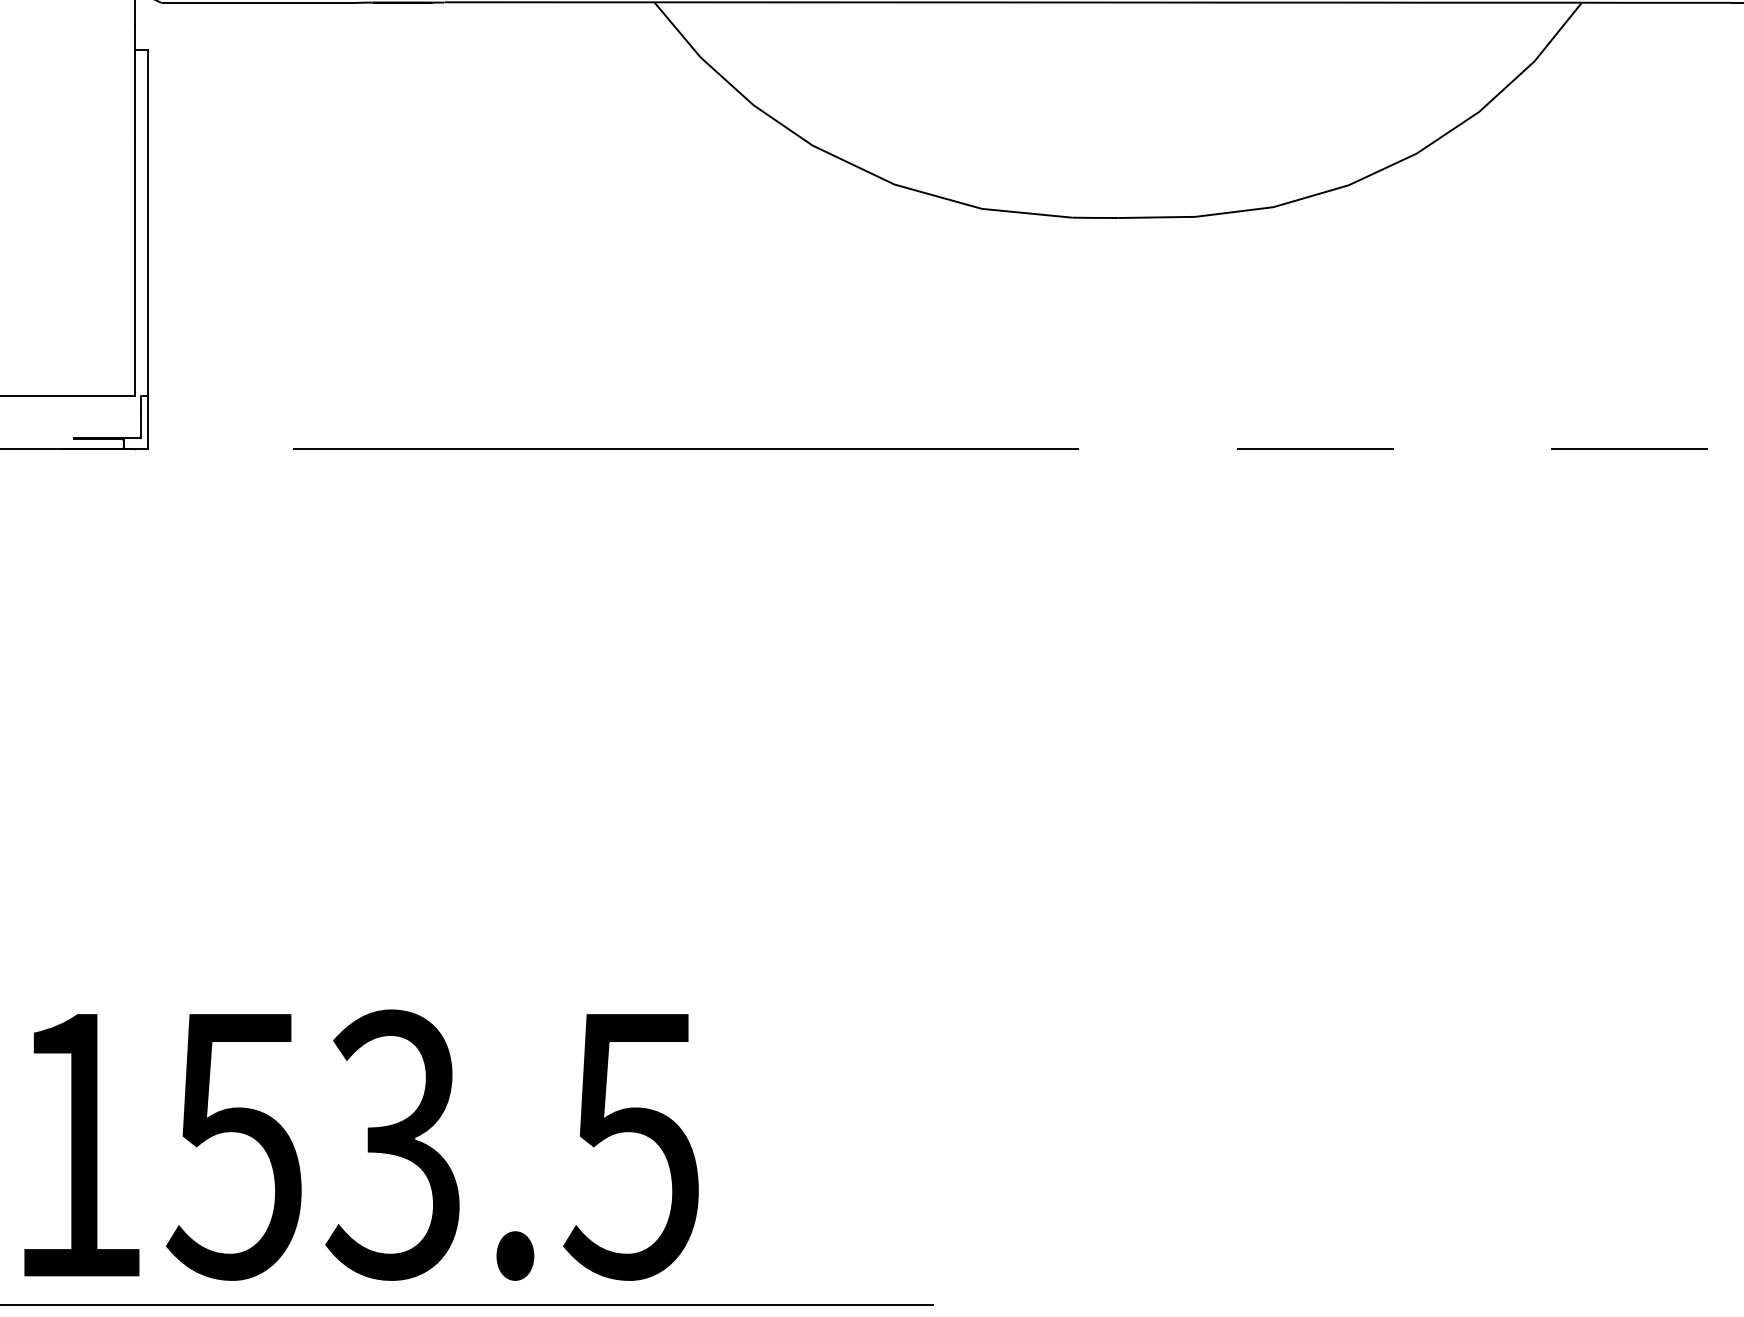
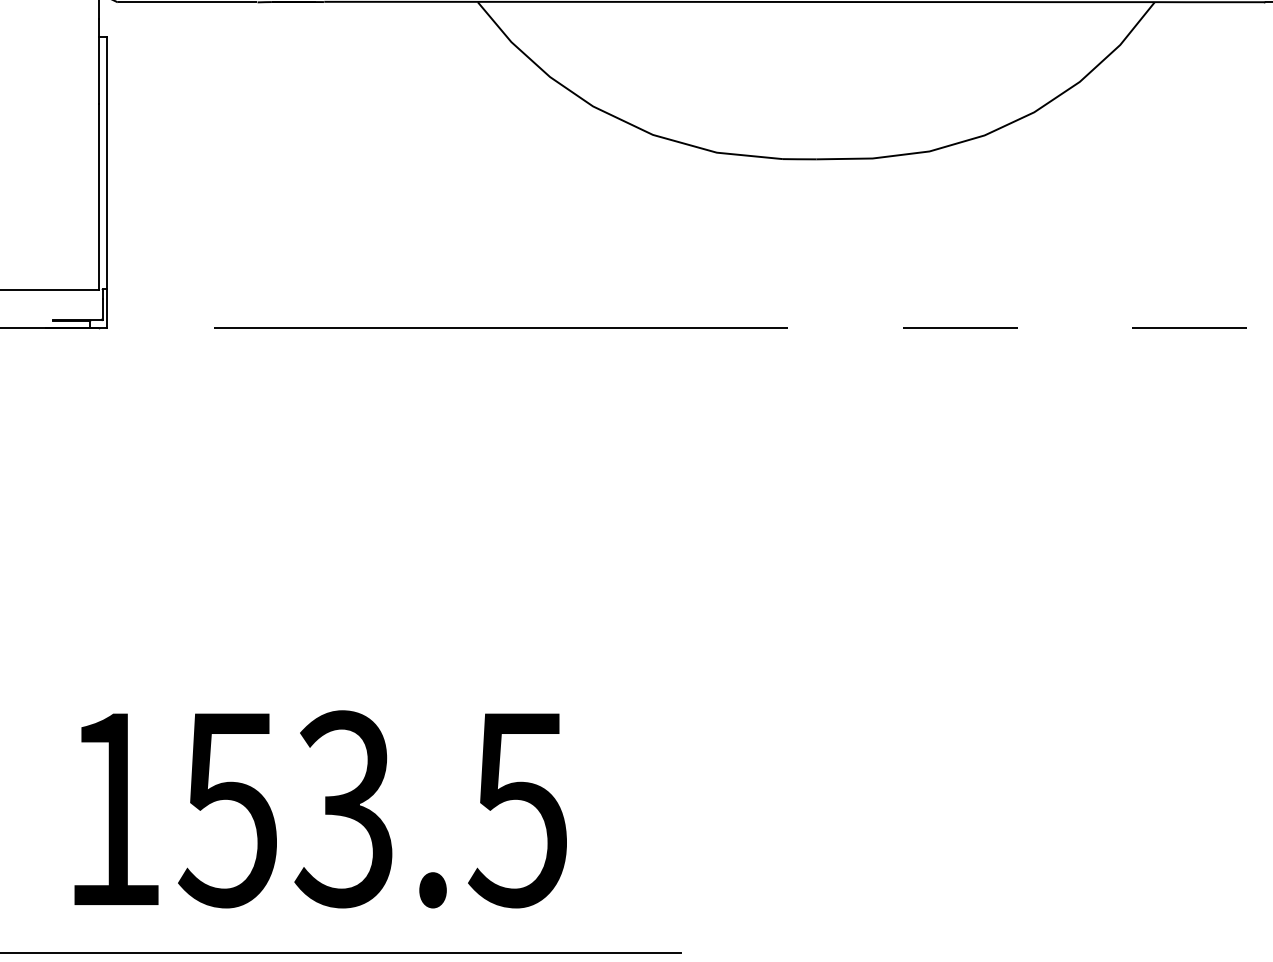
text: (361, 1144) -> (320, 808), moved

